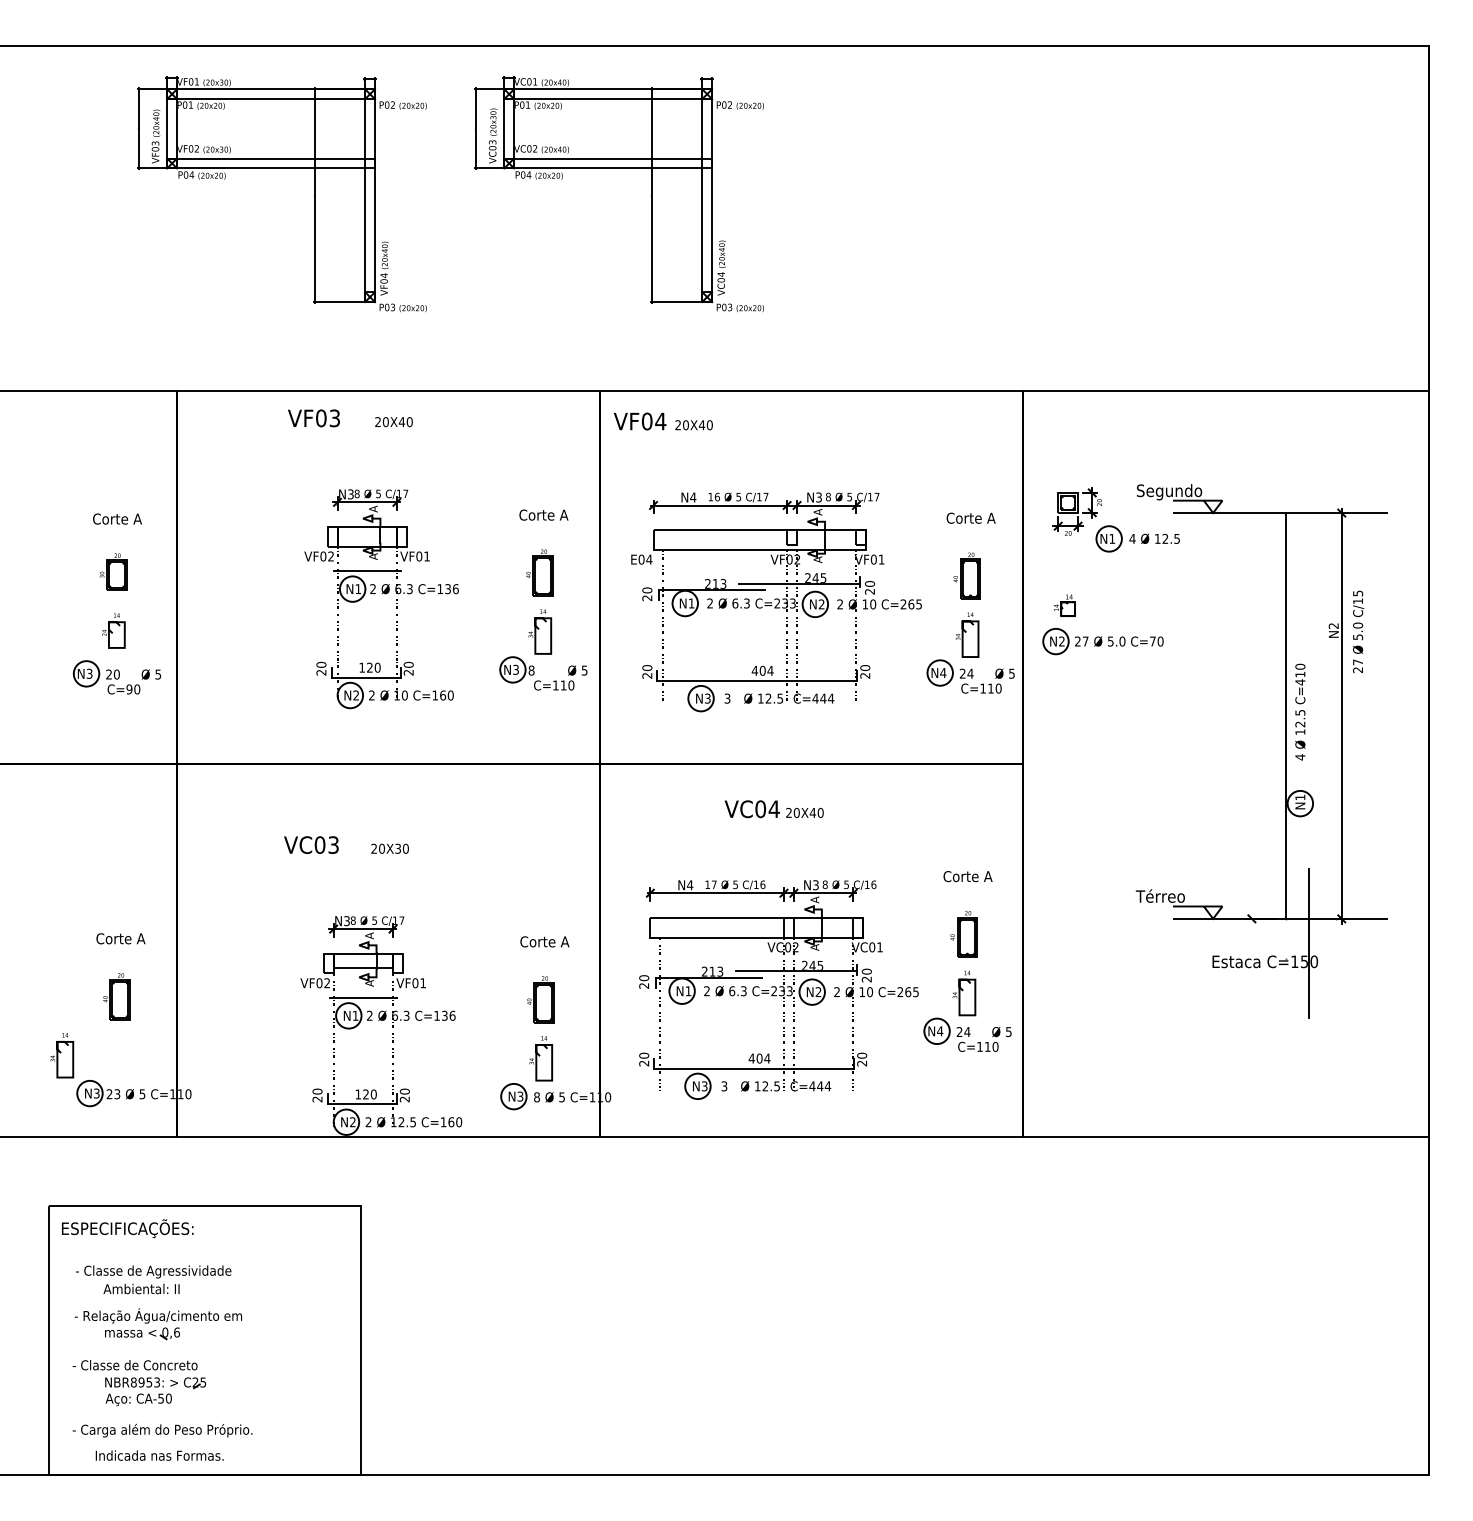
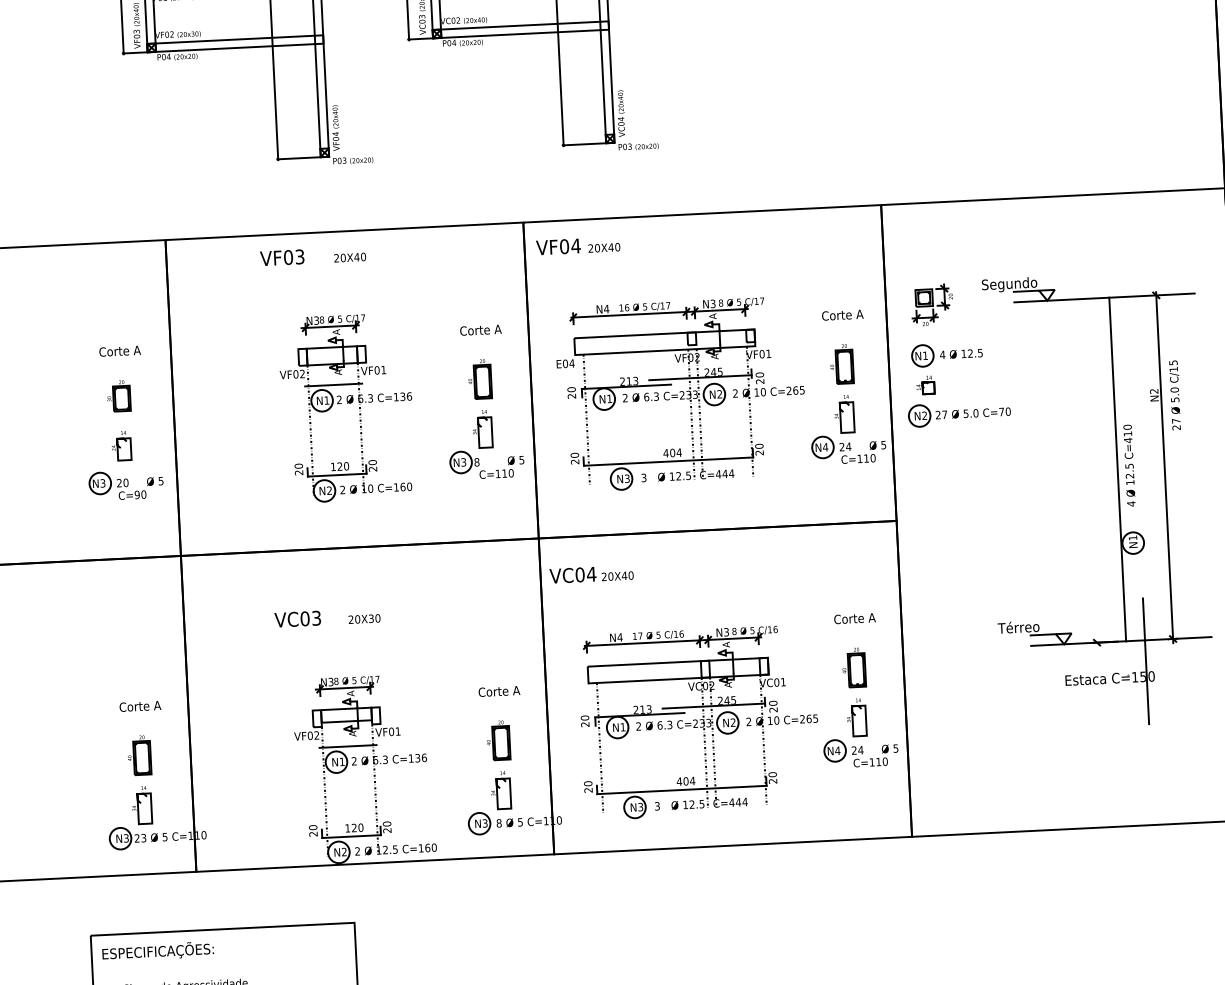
part: (1137, 538) -> (946, 354), moved
text: (773, 809) -> (590, 574), moved
part: (62, 1055) -> (142, 805), moved

